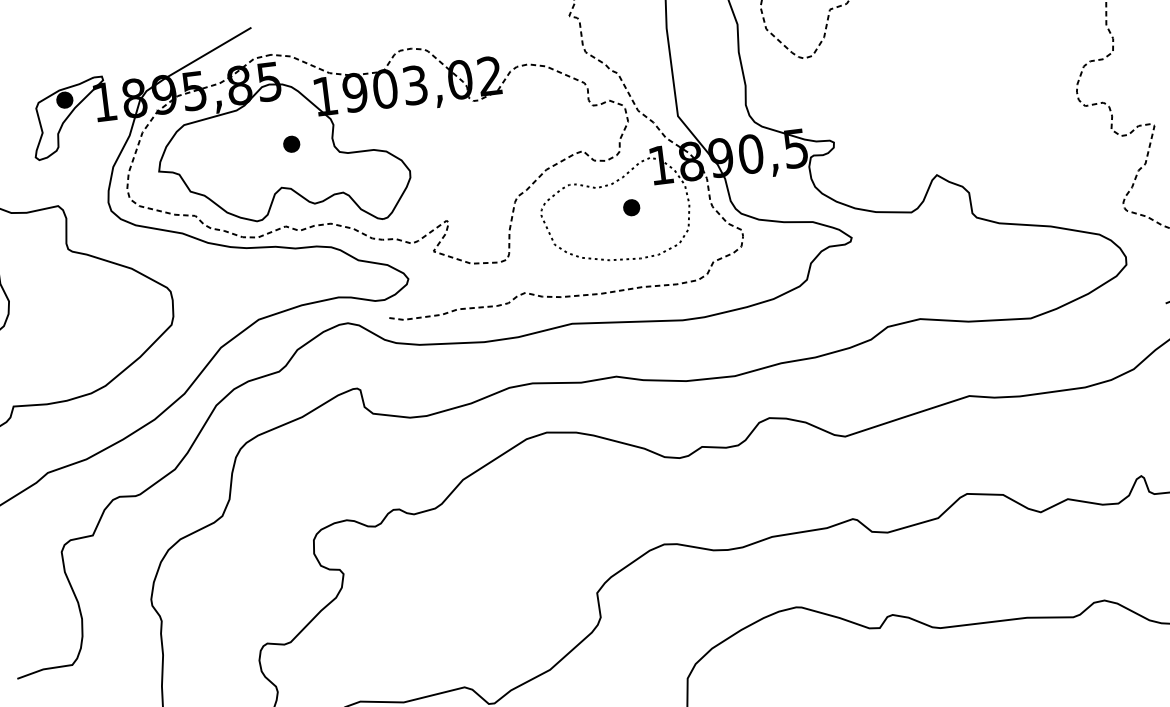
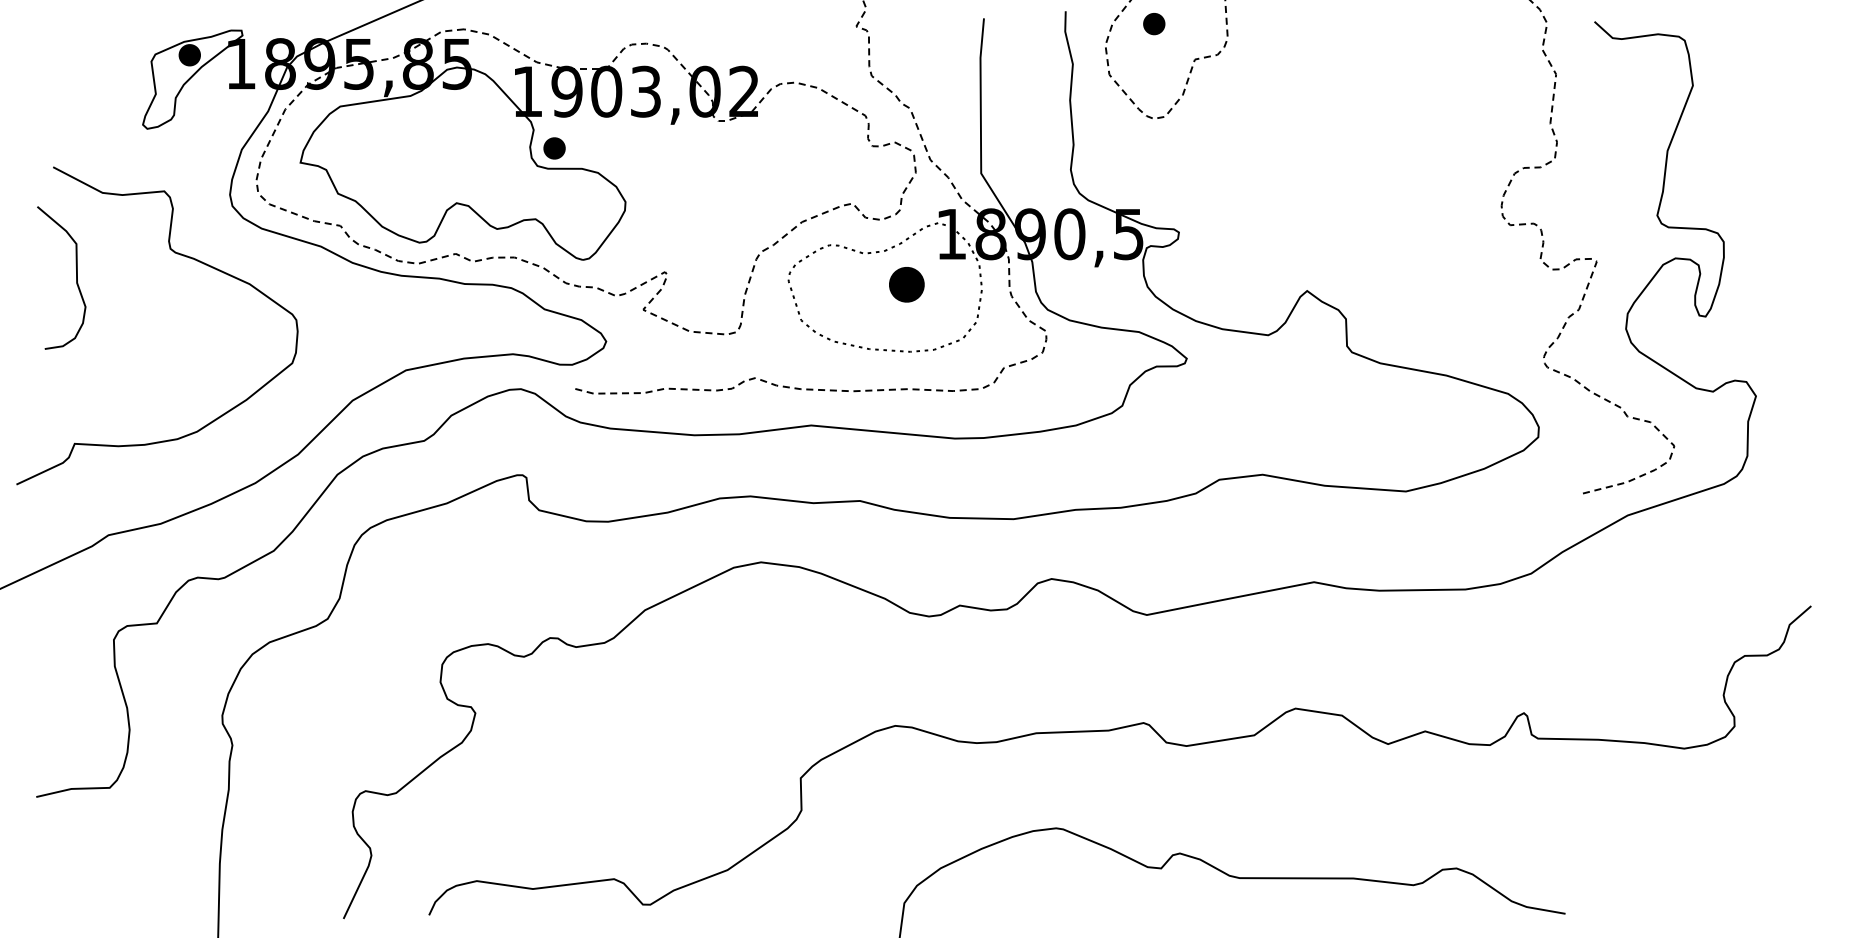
part: (291, 144) -> (554, 148), moved
part: (631, 207) -> (906, 284), size x1.6

